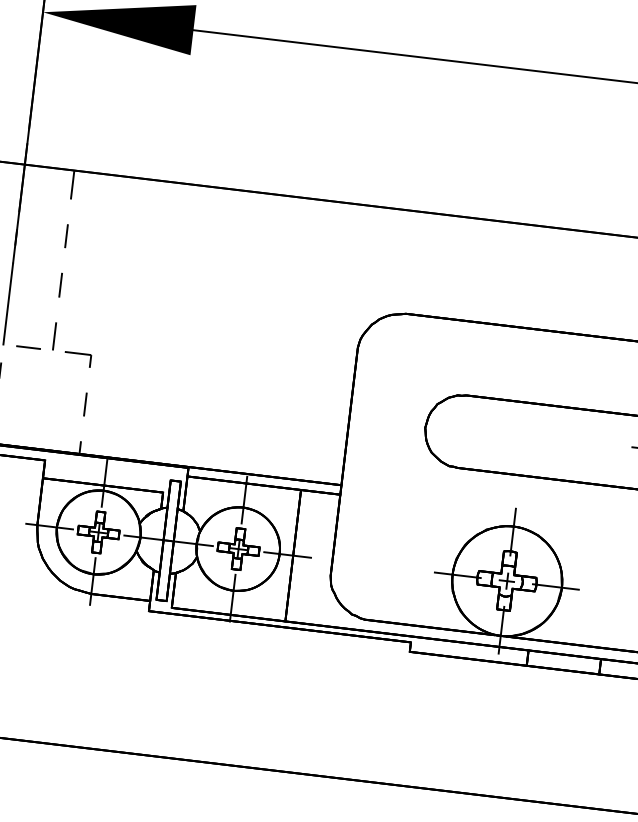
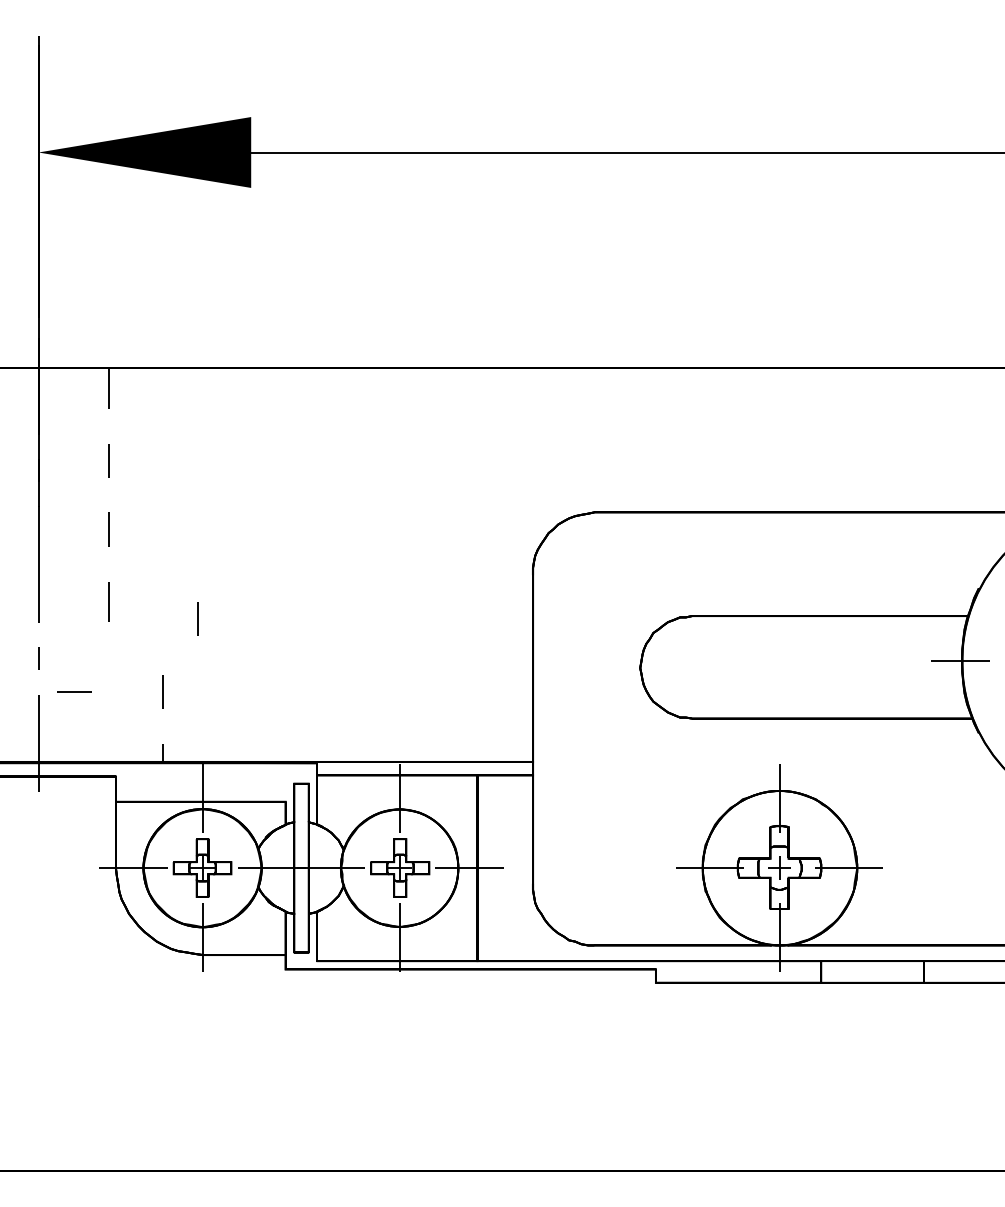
line: (28, 347) -> (74, 691), moved
part: (78, 353) -> (144, 622), removed
line: (116, 355) -> (197, 618), added

